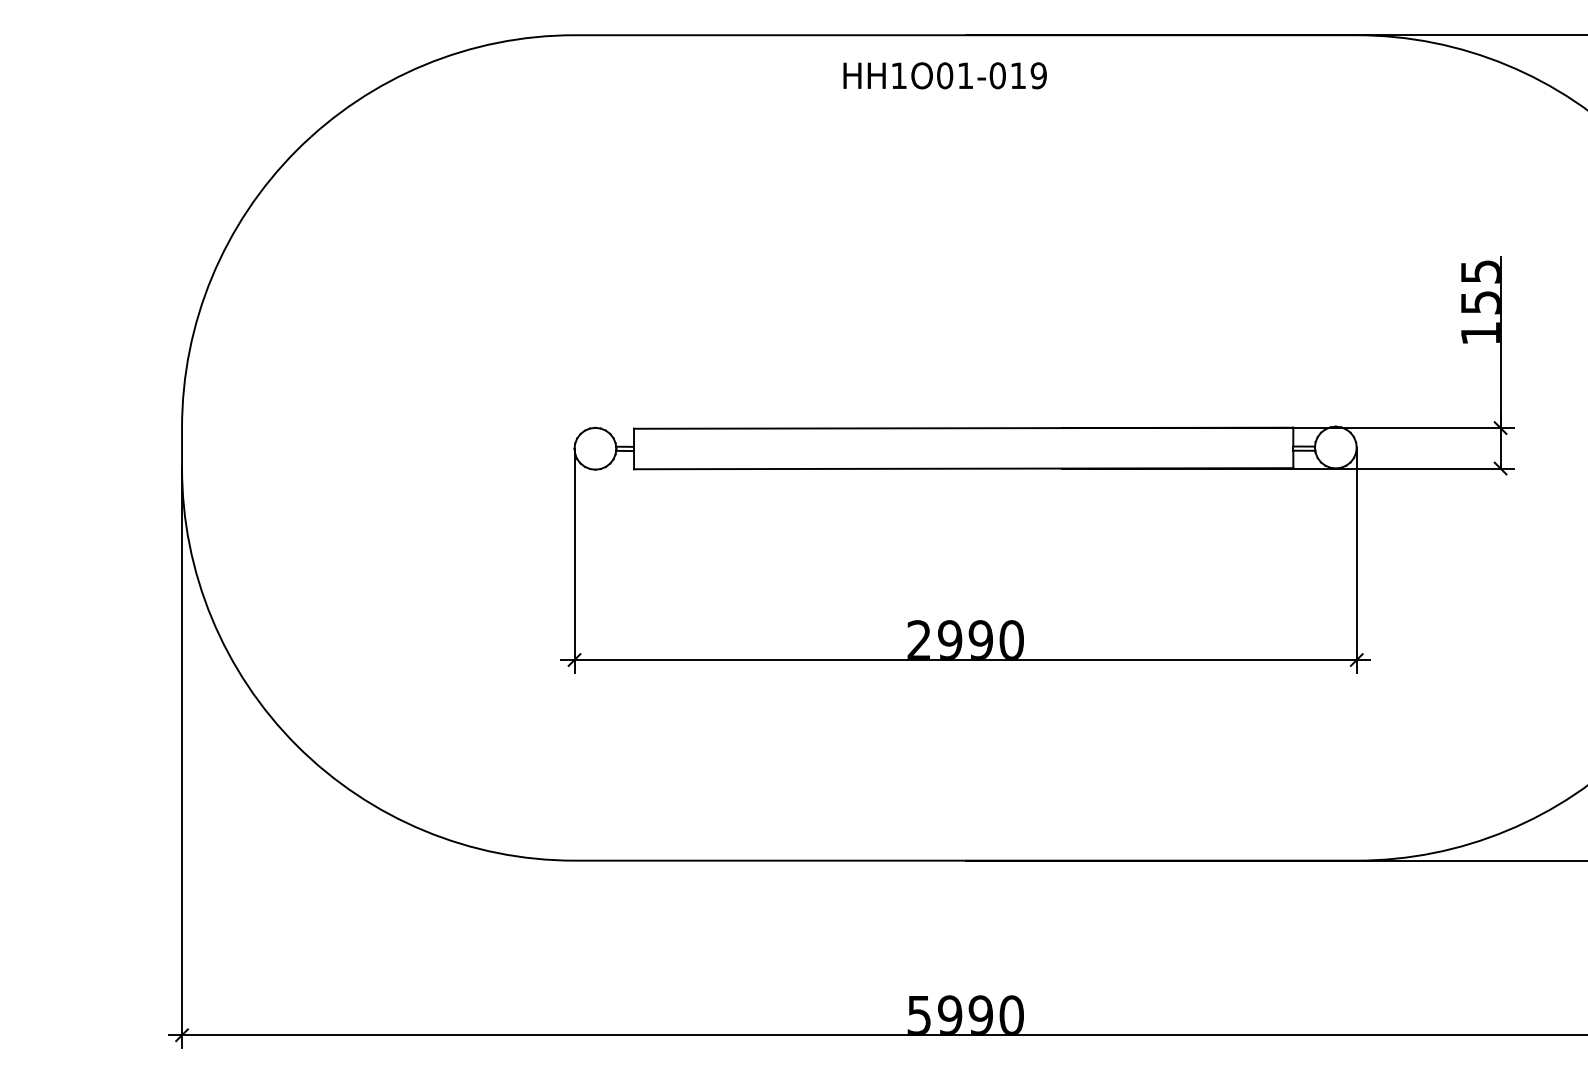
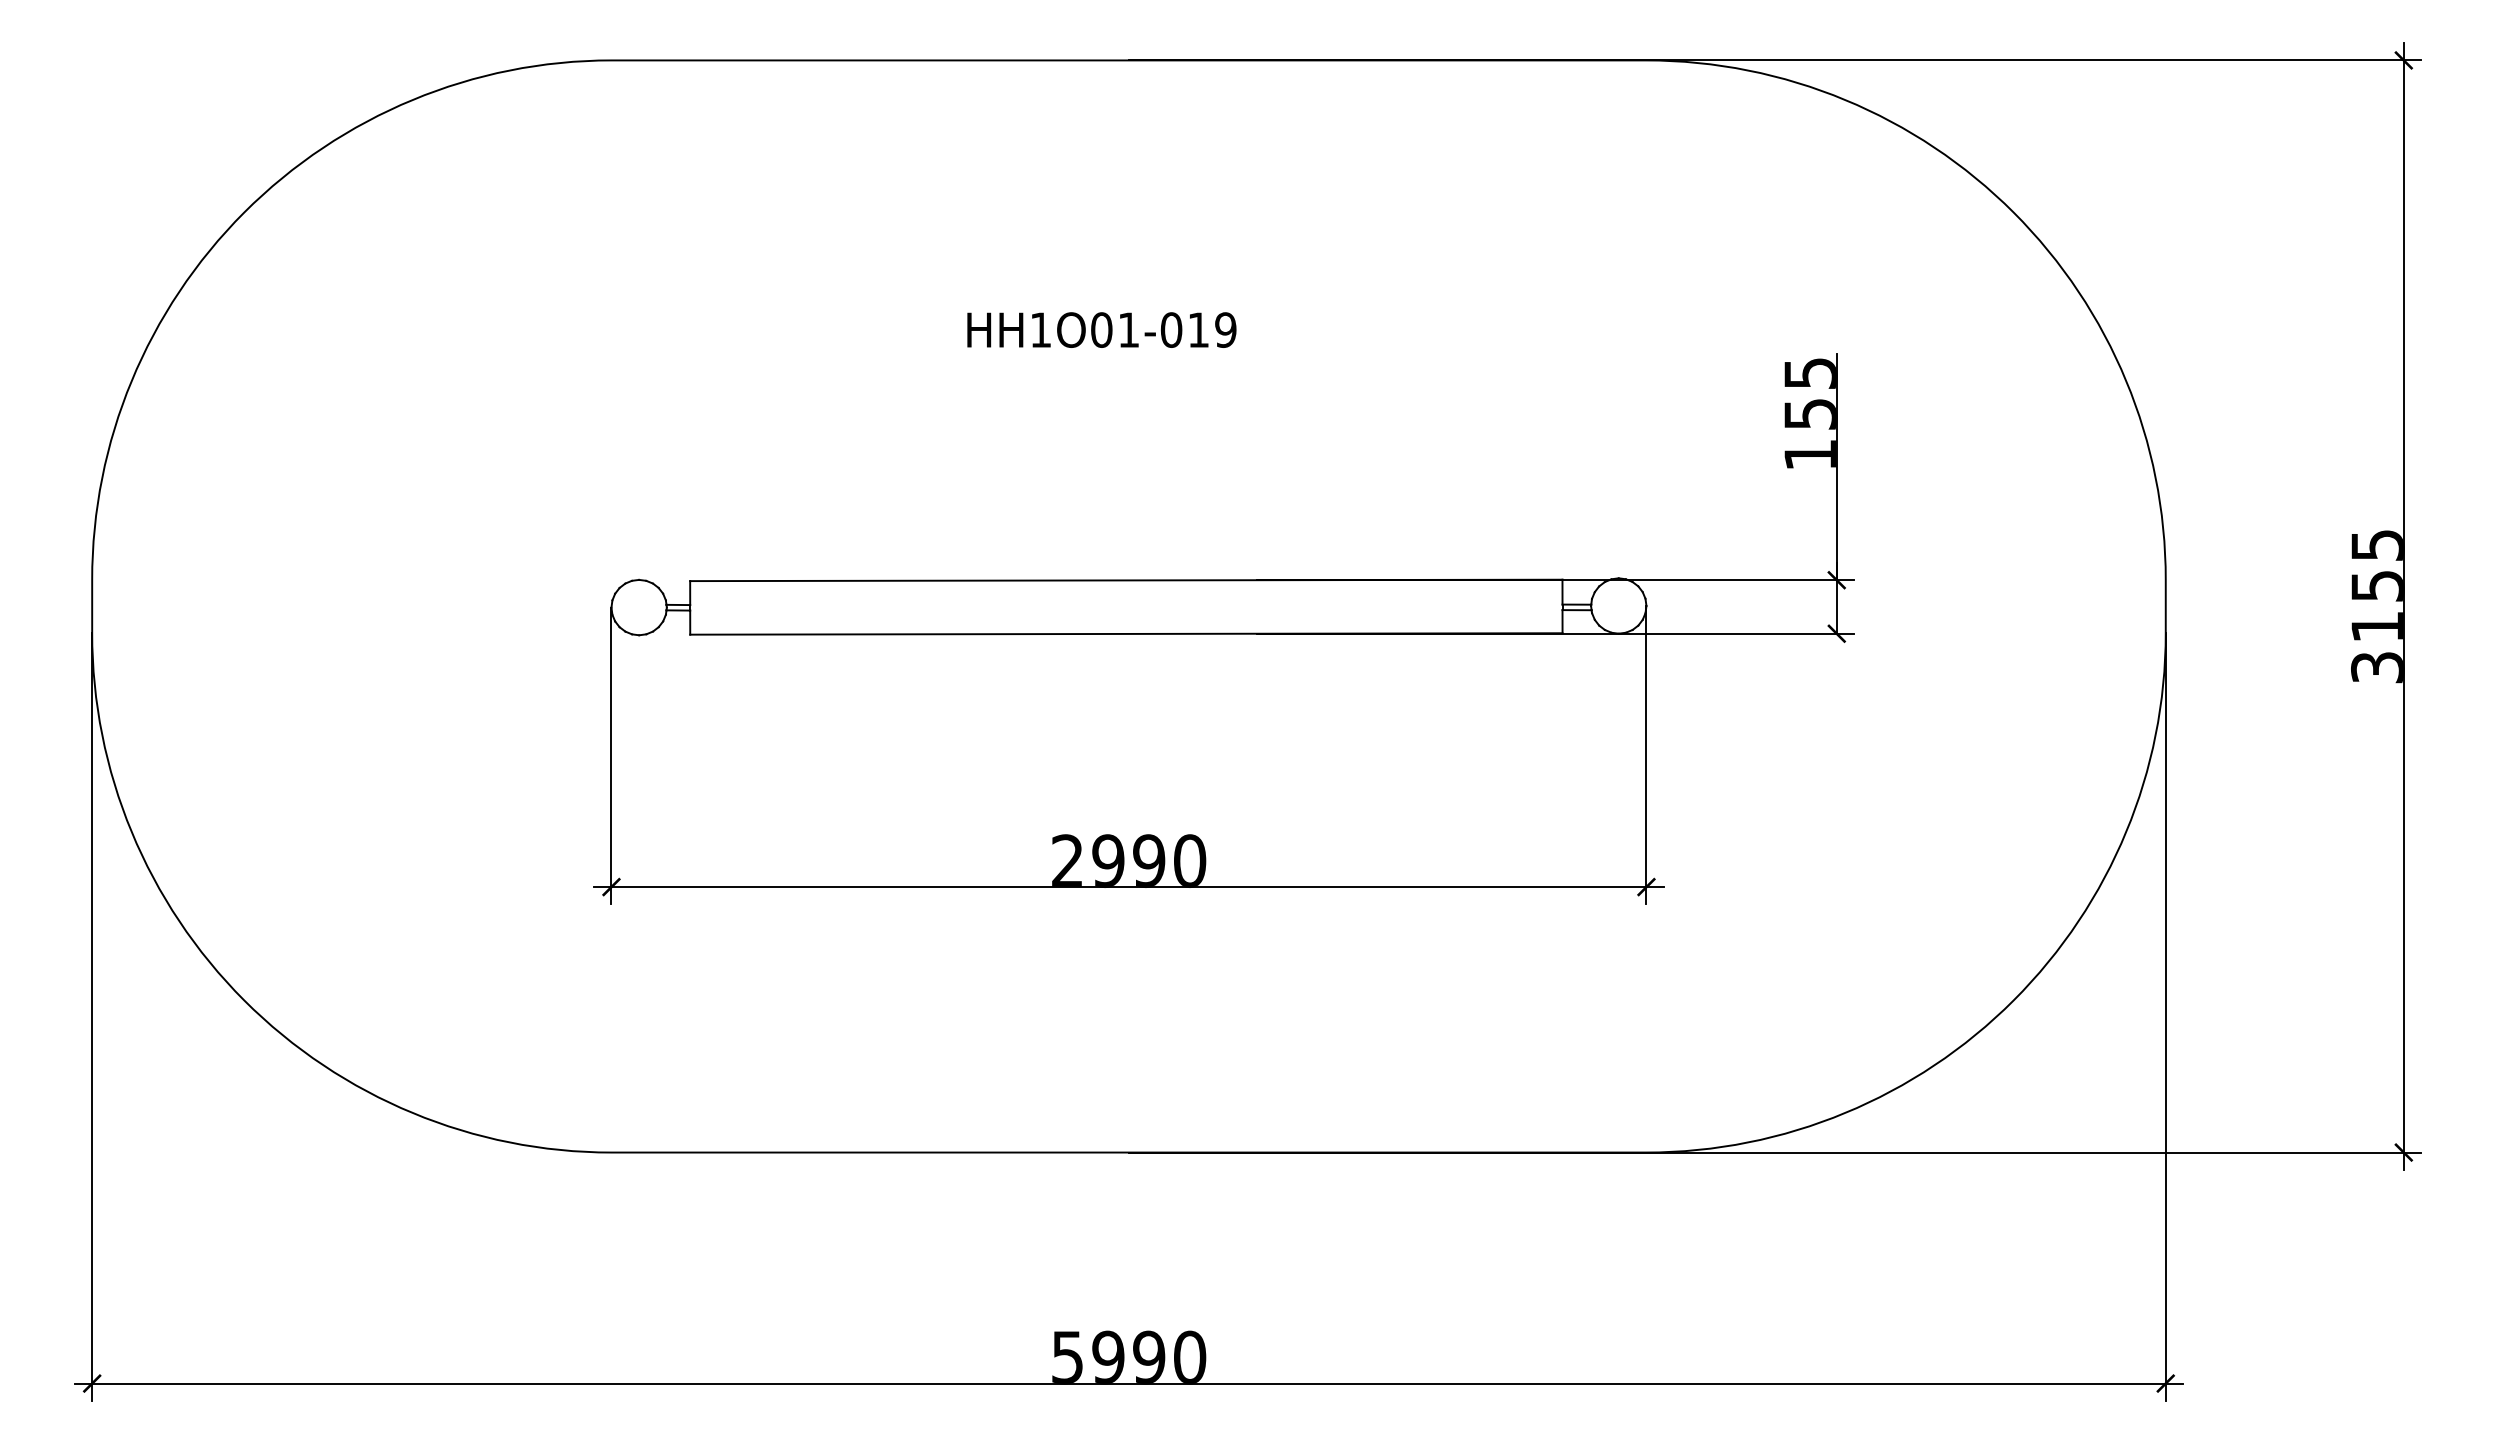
text: (944, 75) -> (1101, 329), moved

